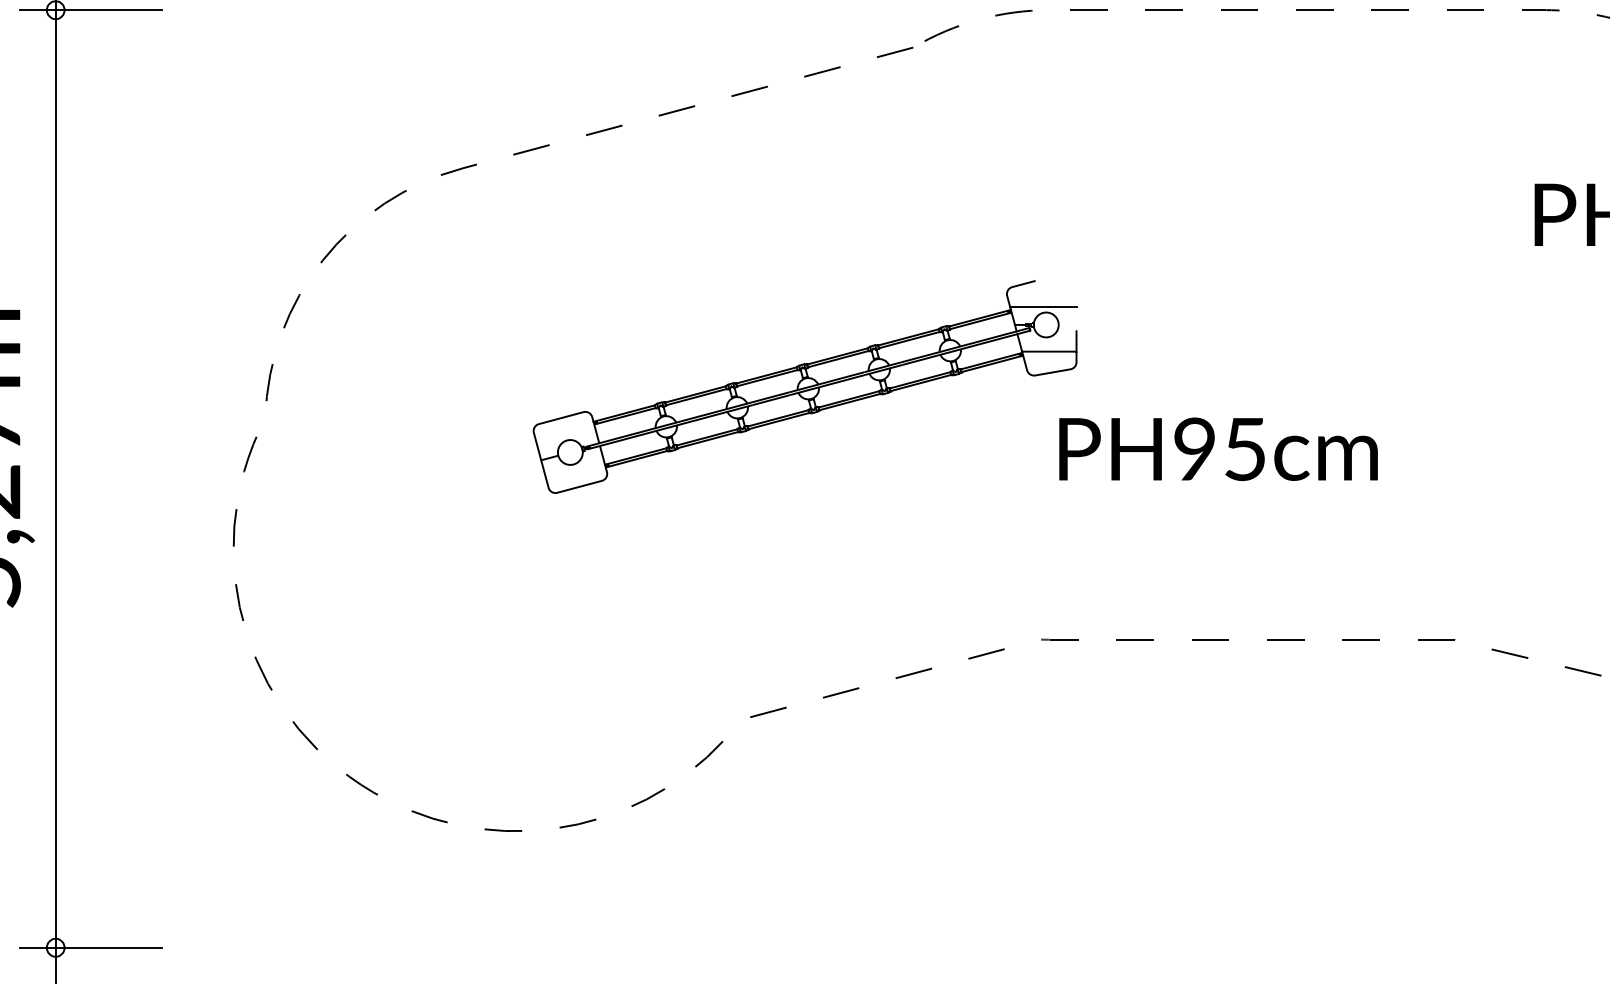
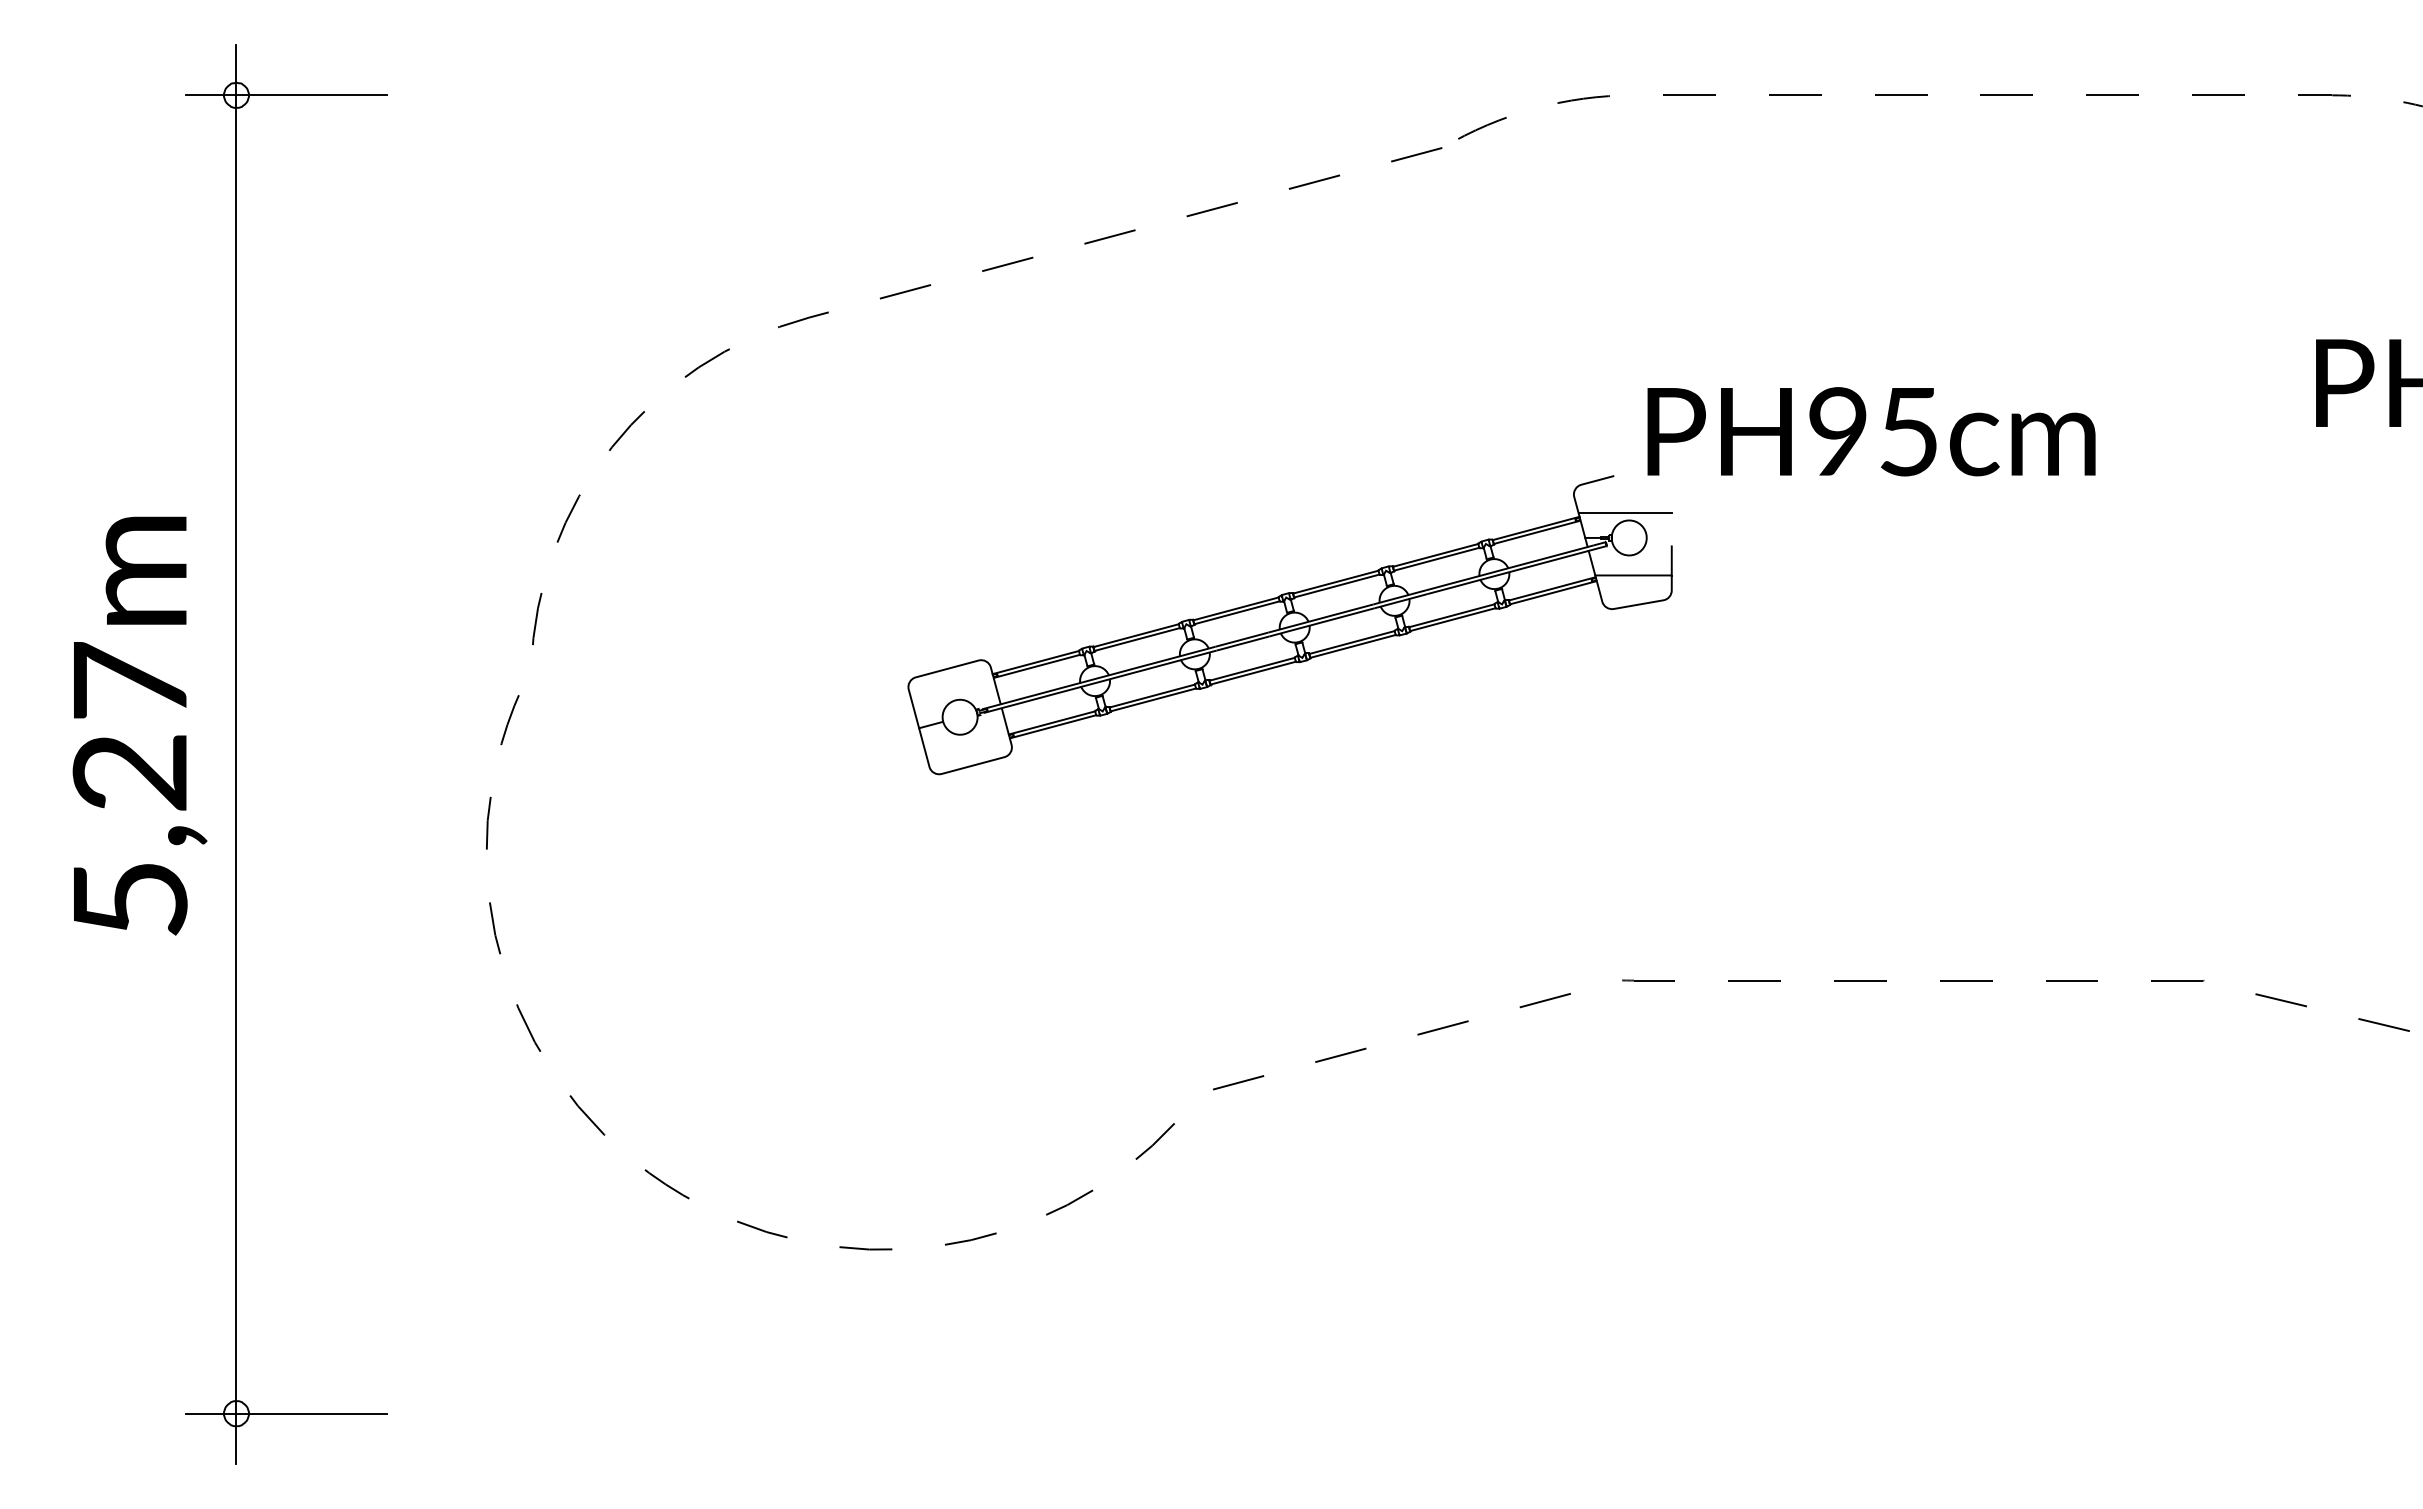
text: (1218, 449) -> (1871, 431), moved

